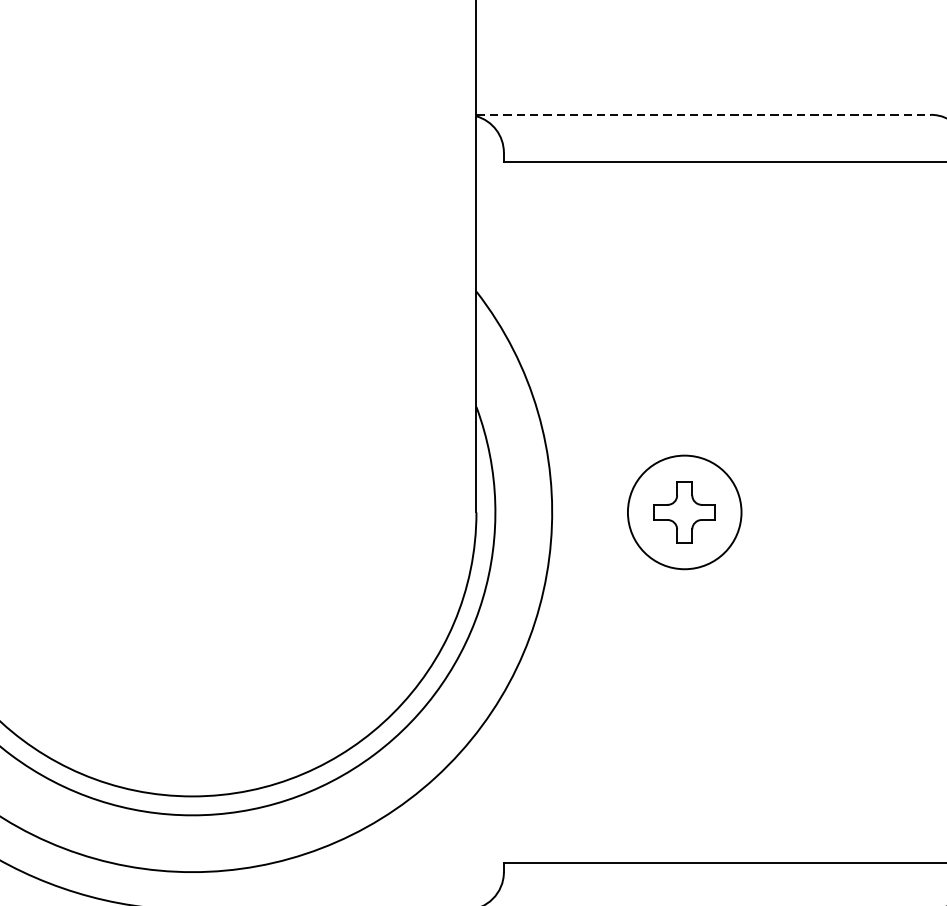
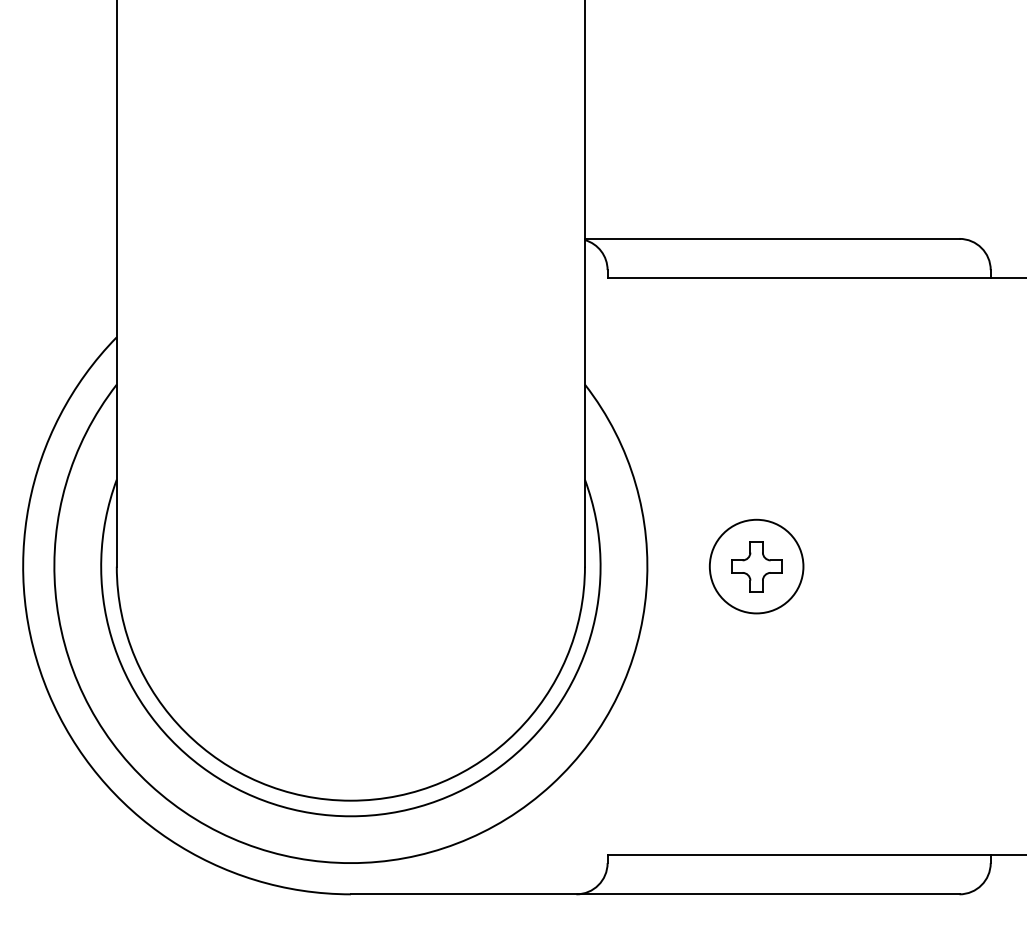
line: (703, 114) -> (772, 238), dashed -> solid

